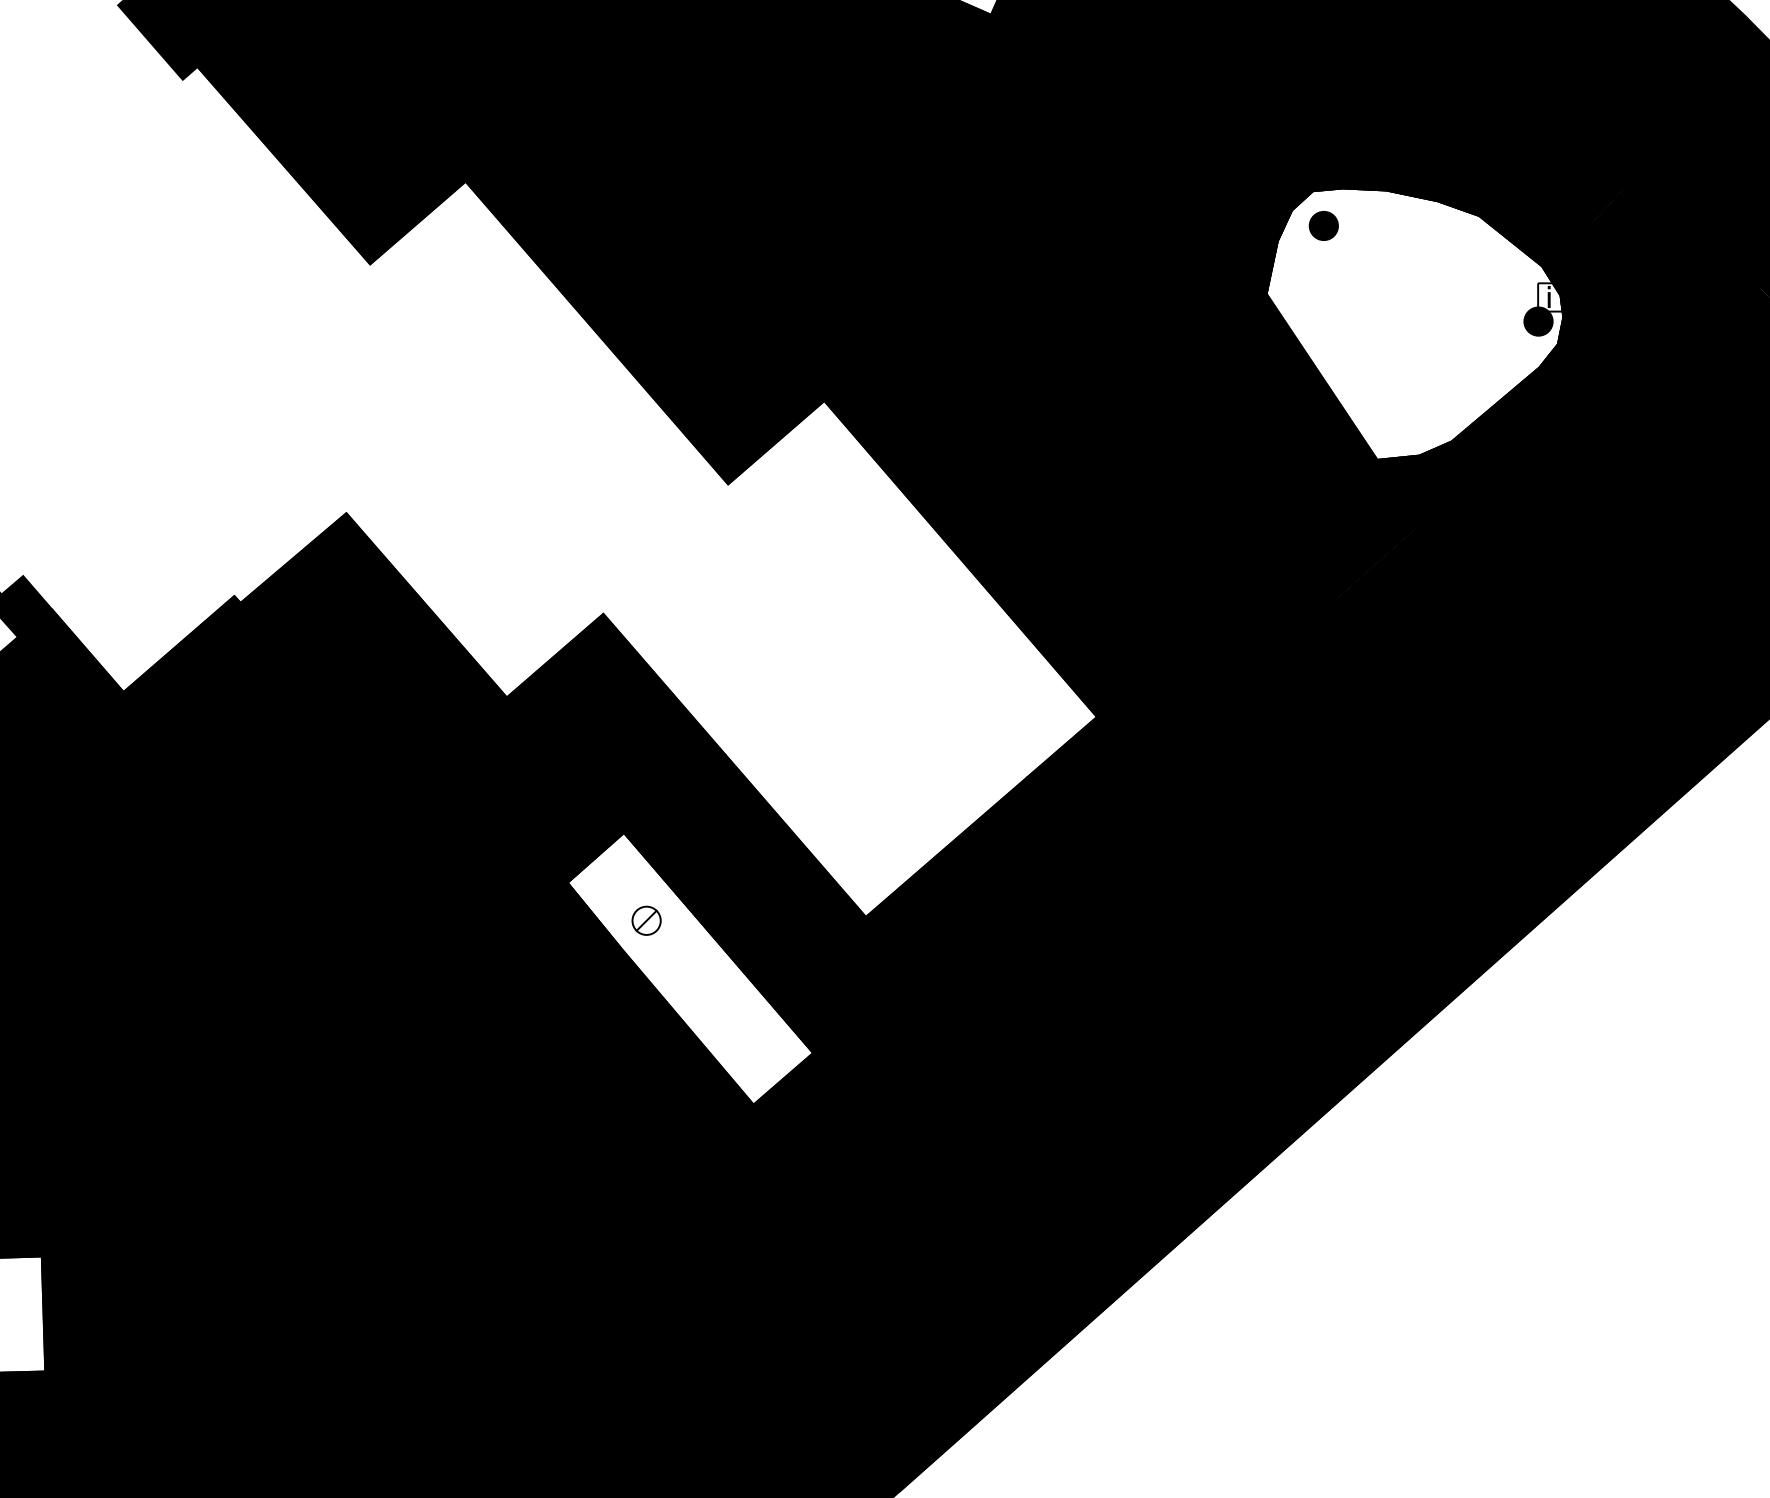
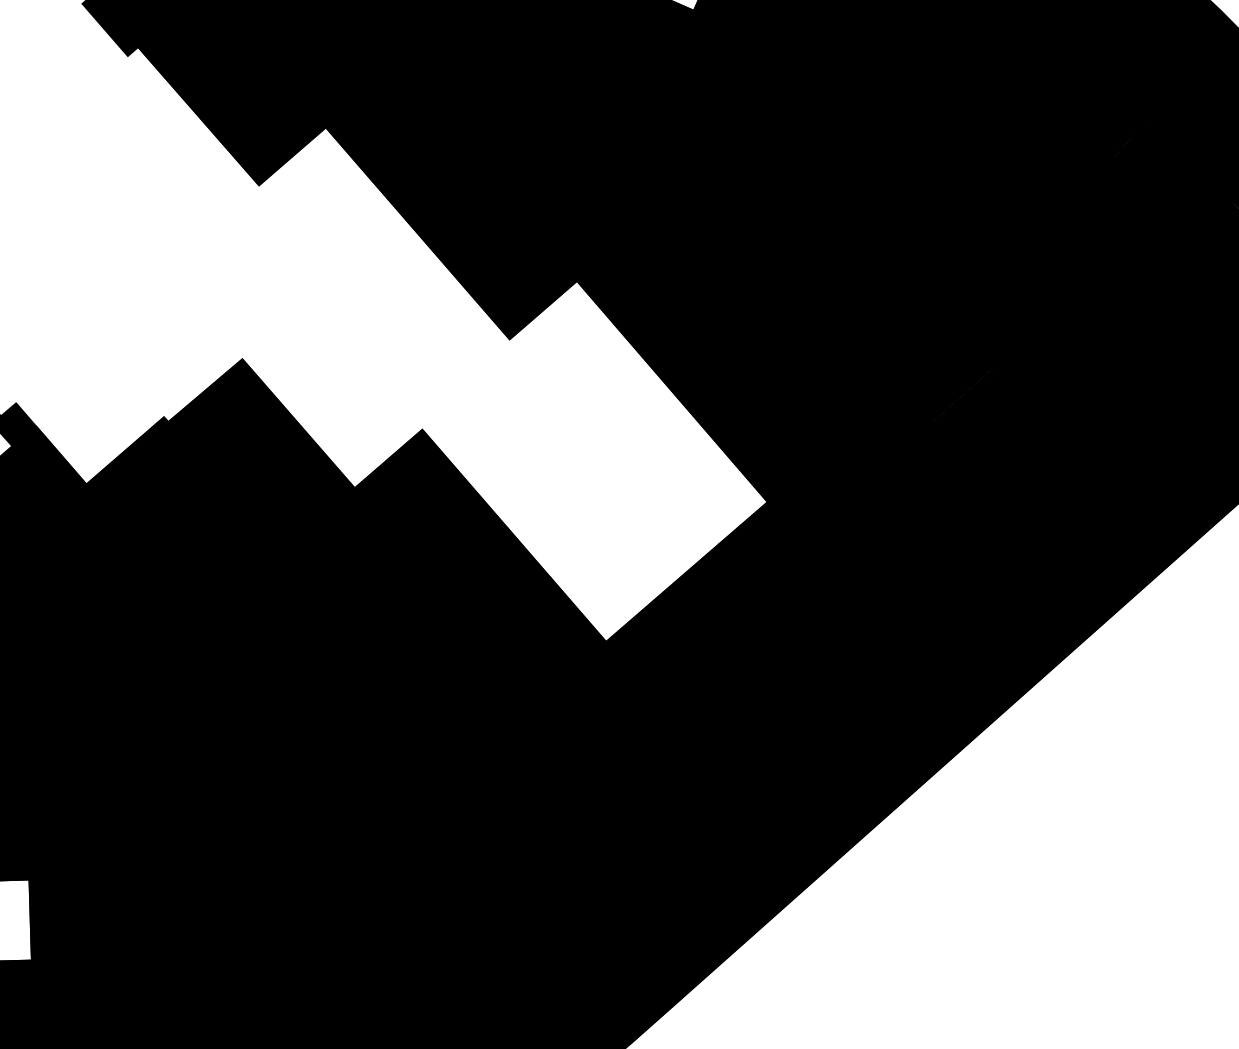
fill: (1414, 323) -> (990, 226), added
fill: (690, 968) -> (483, 678), added

